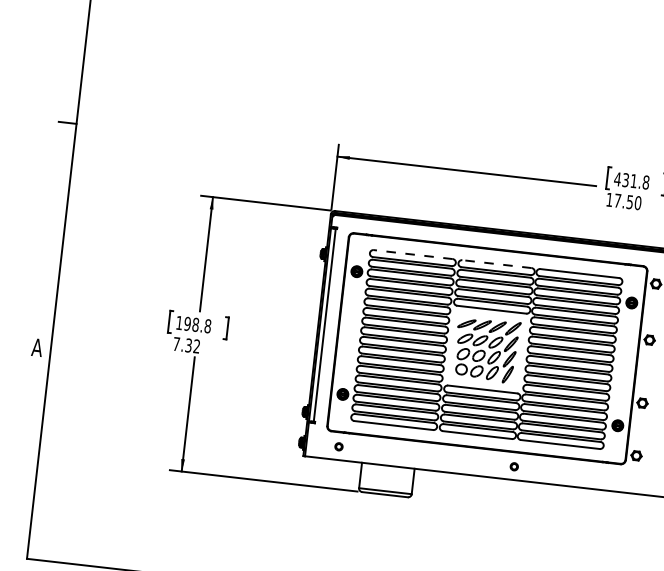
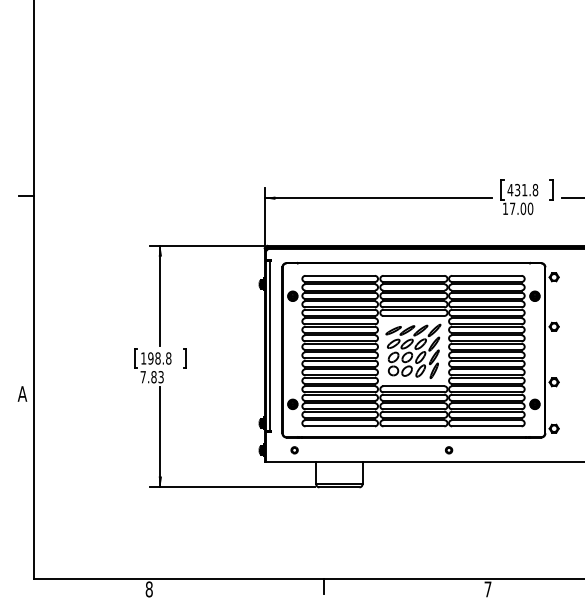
text: (630, 201) -> (523, 208), 17.50 -> 17.00
line: (413, 254) -> (340, 275), dashed -> solid
line: (496, 263) -> (413, 275), dashed -> solid
text: (192, 346) -> (157, 377), 7.32 -> 7.83

